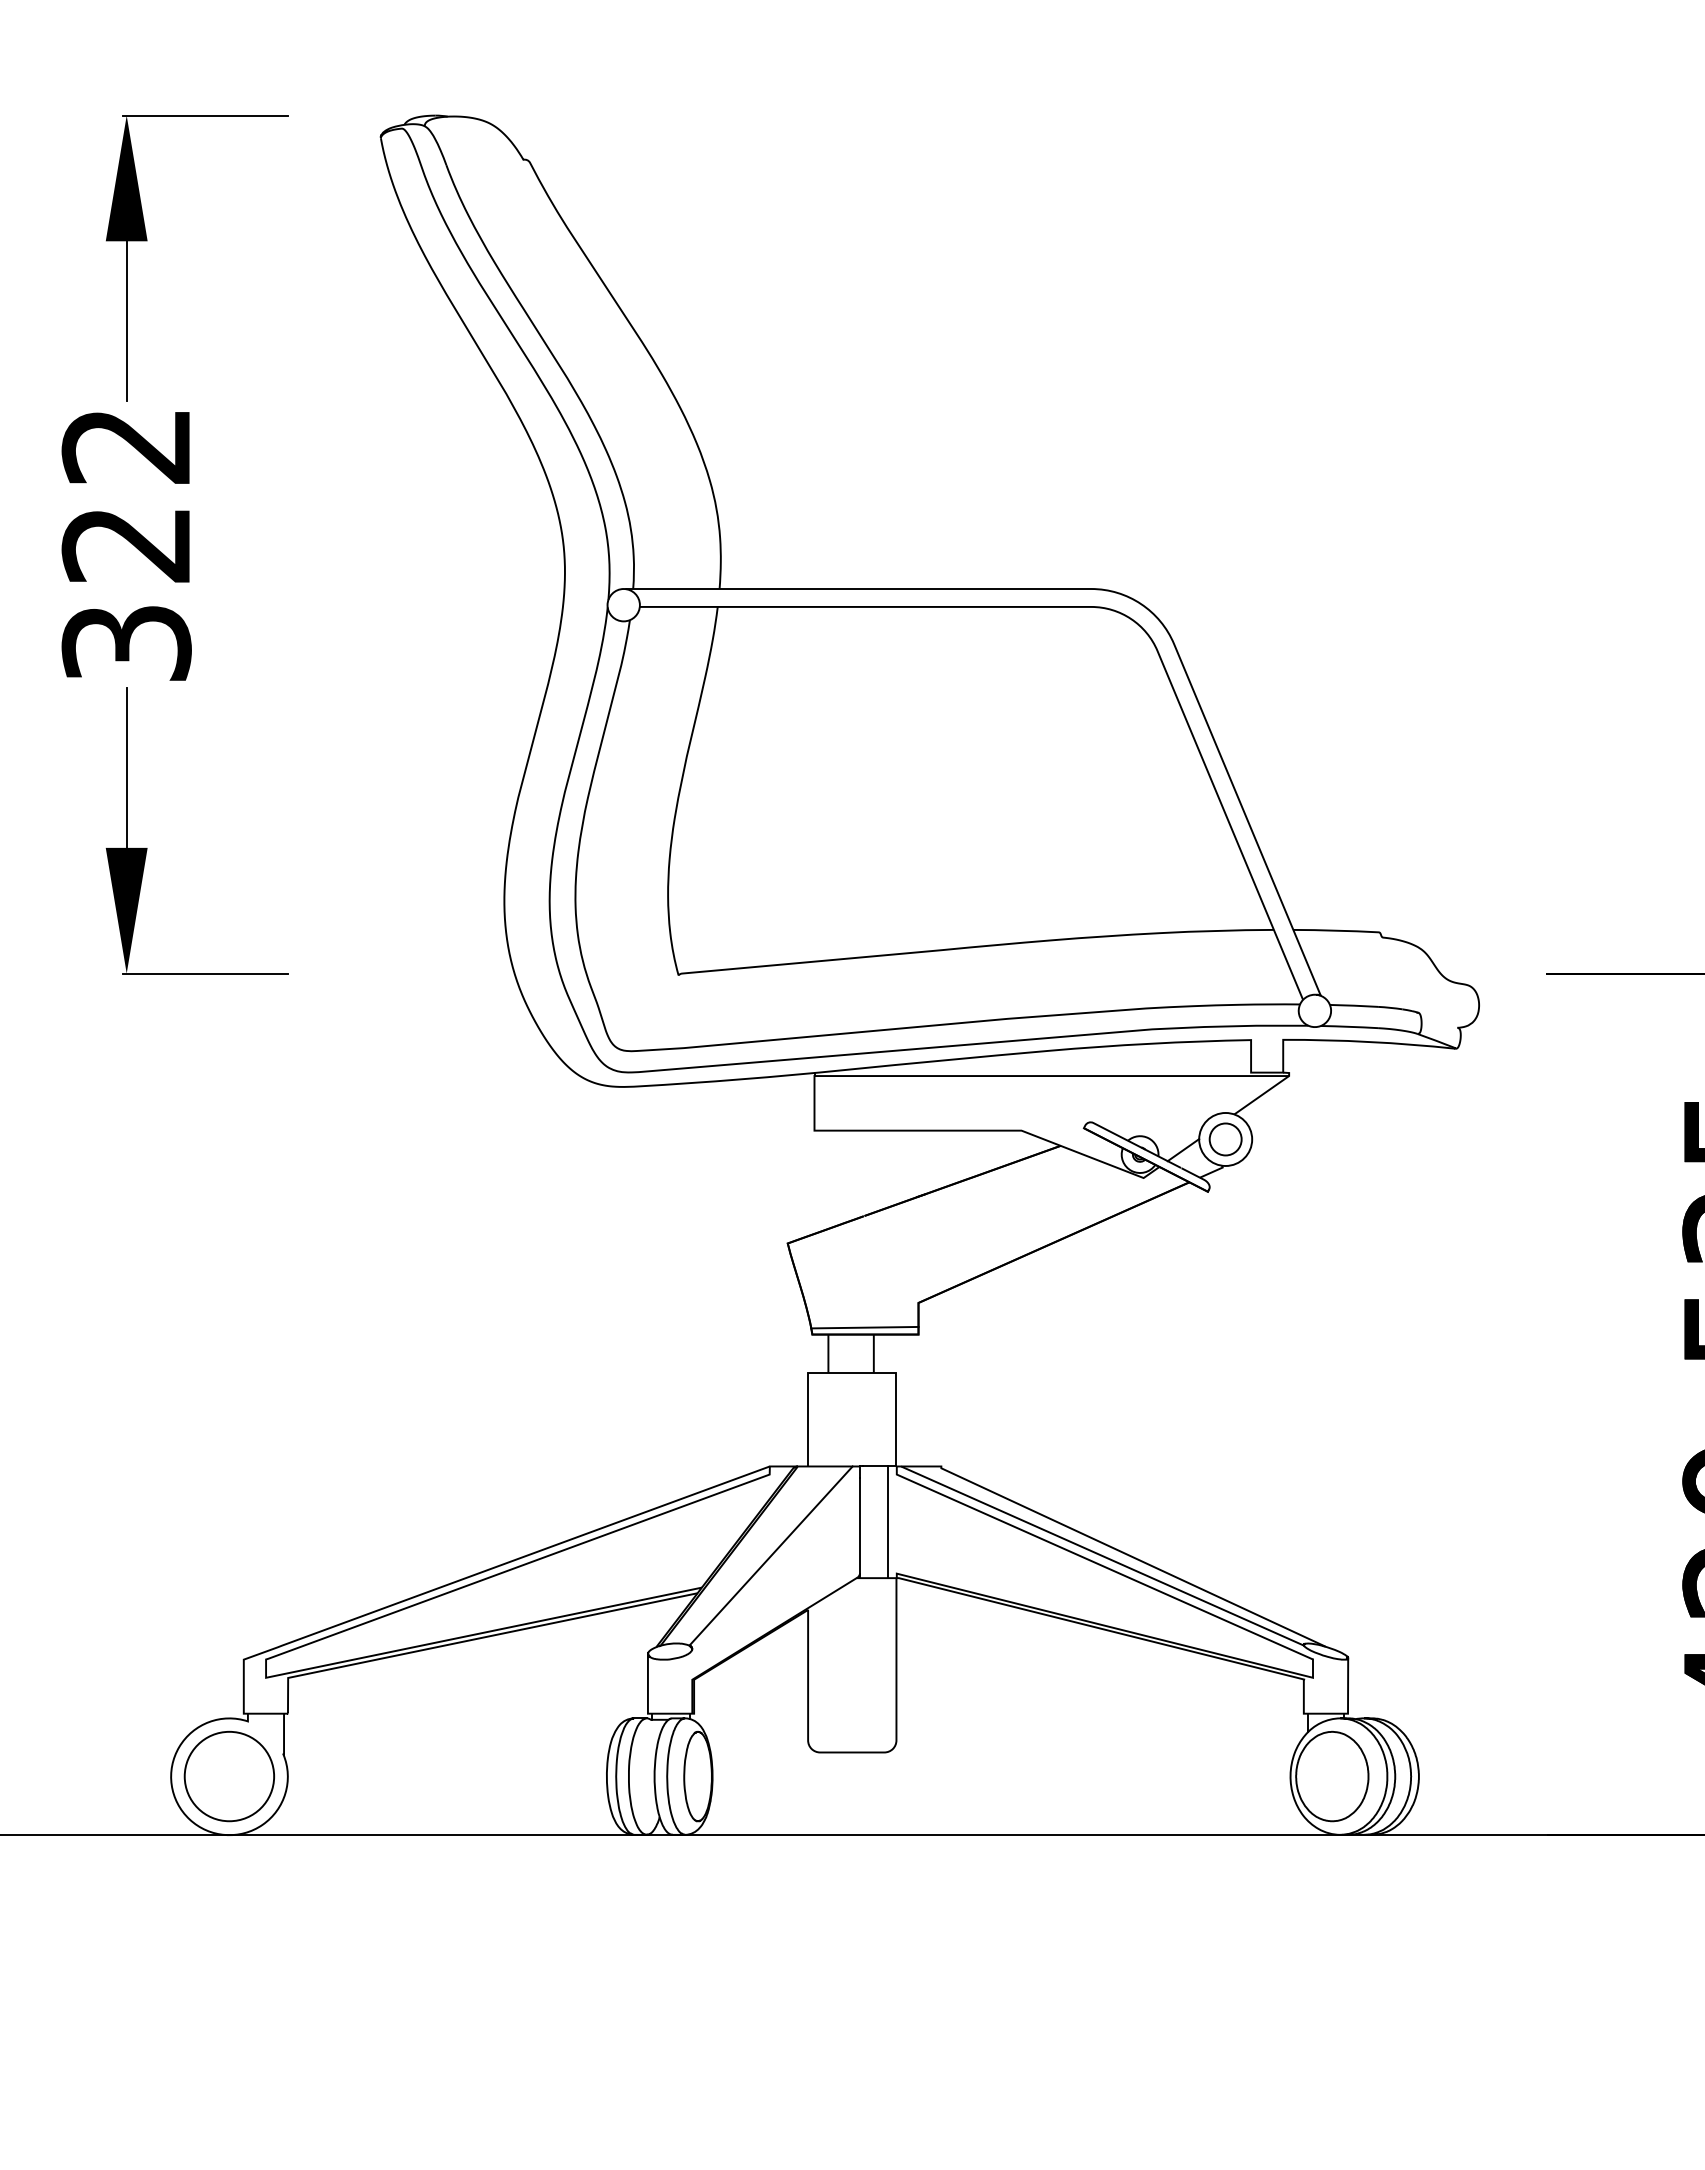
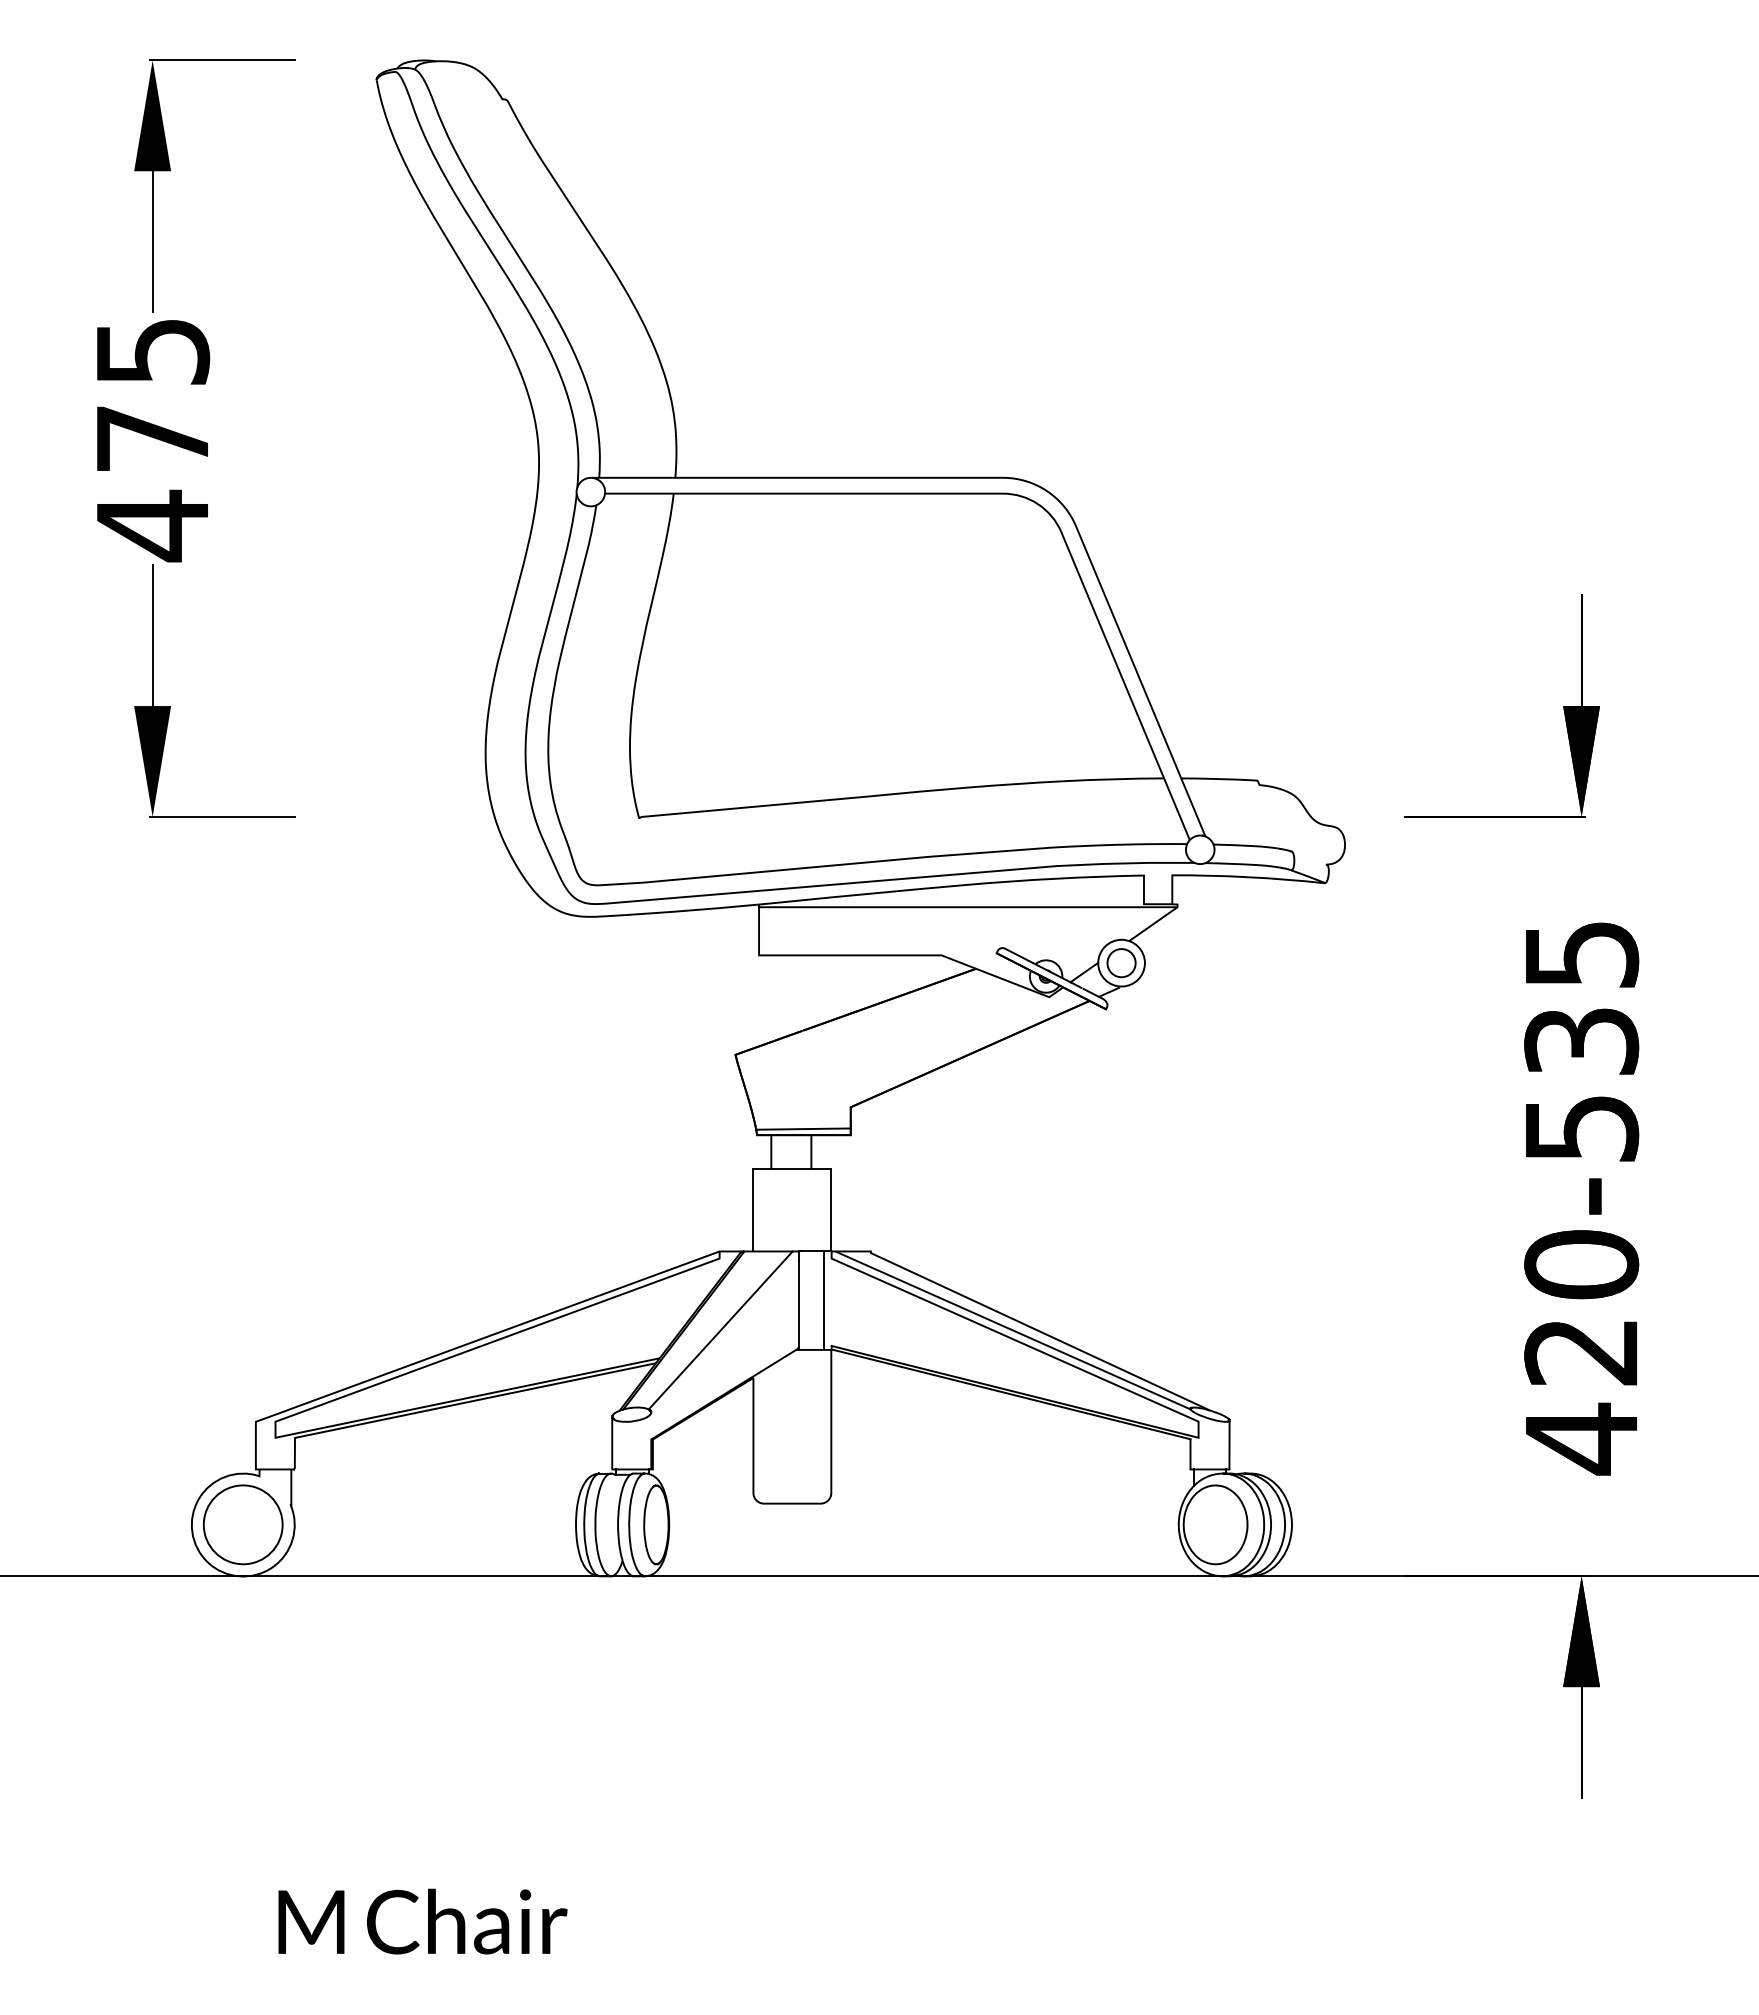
text: (126, 547) -> (152, 441), 322 -> 475

